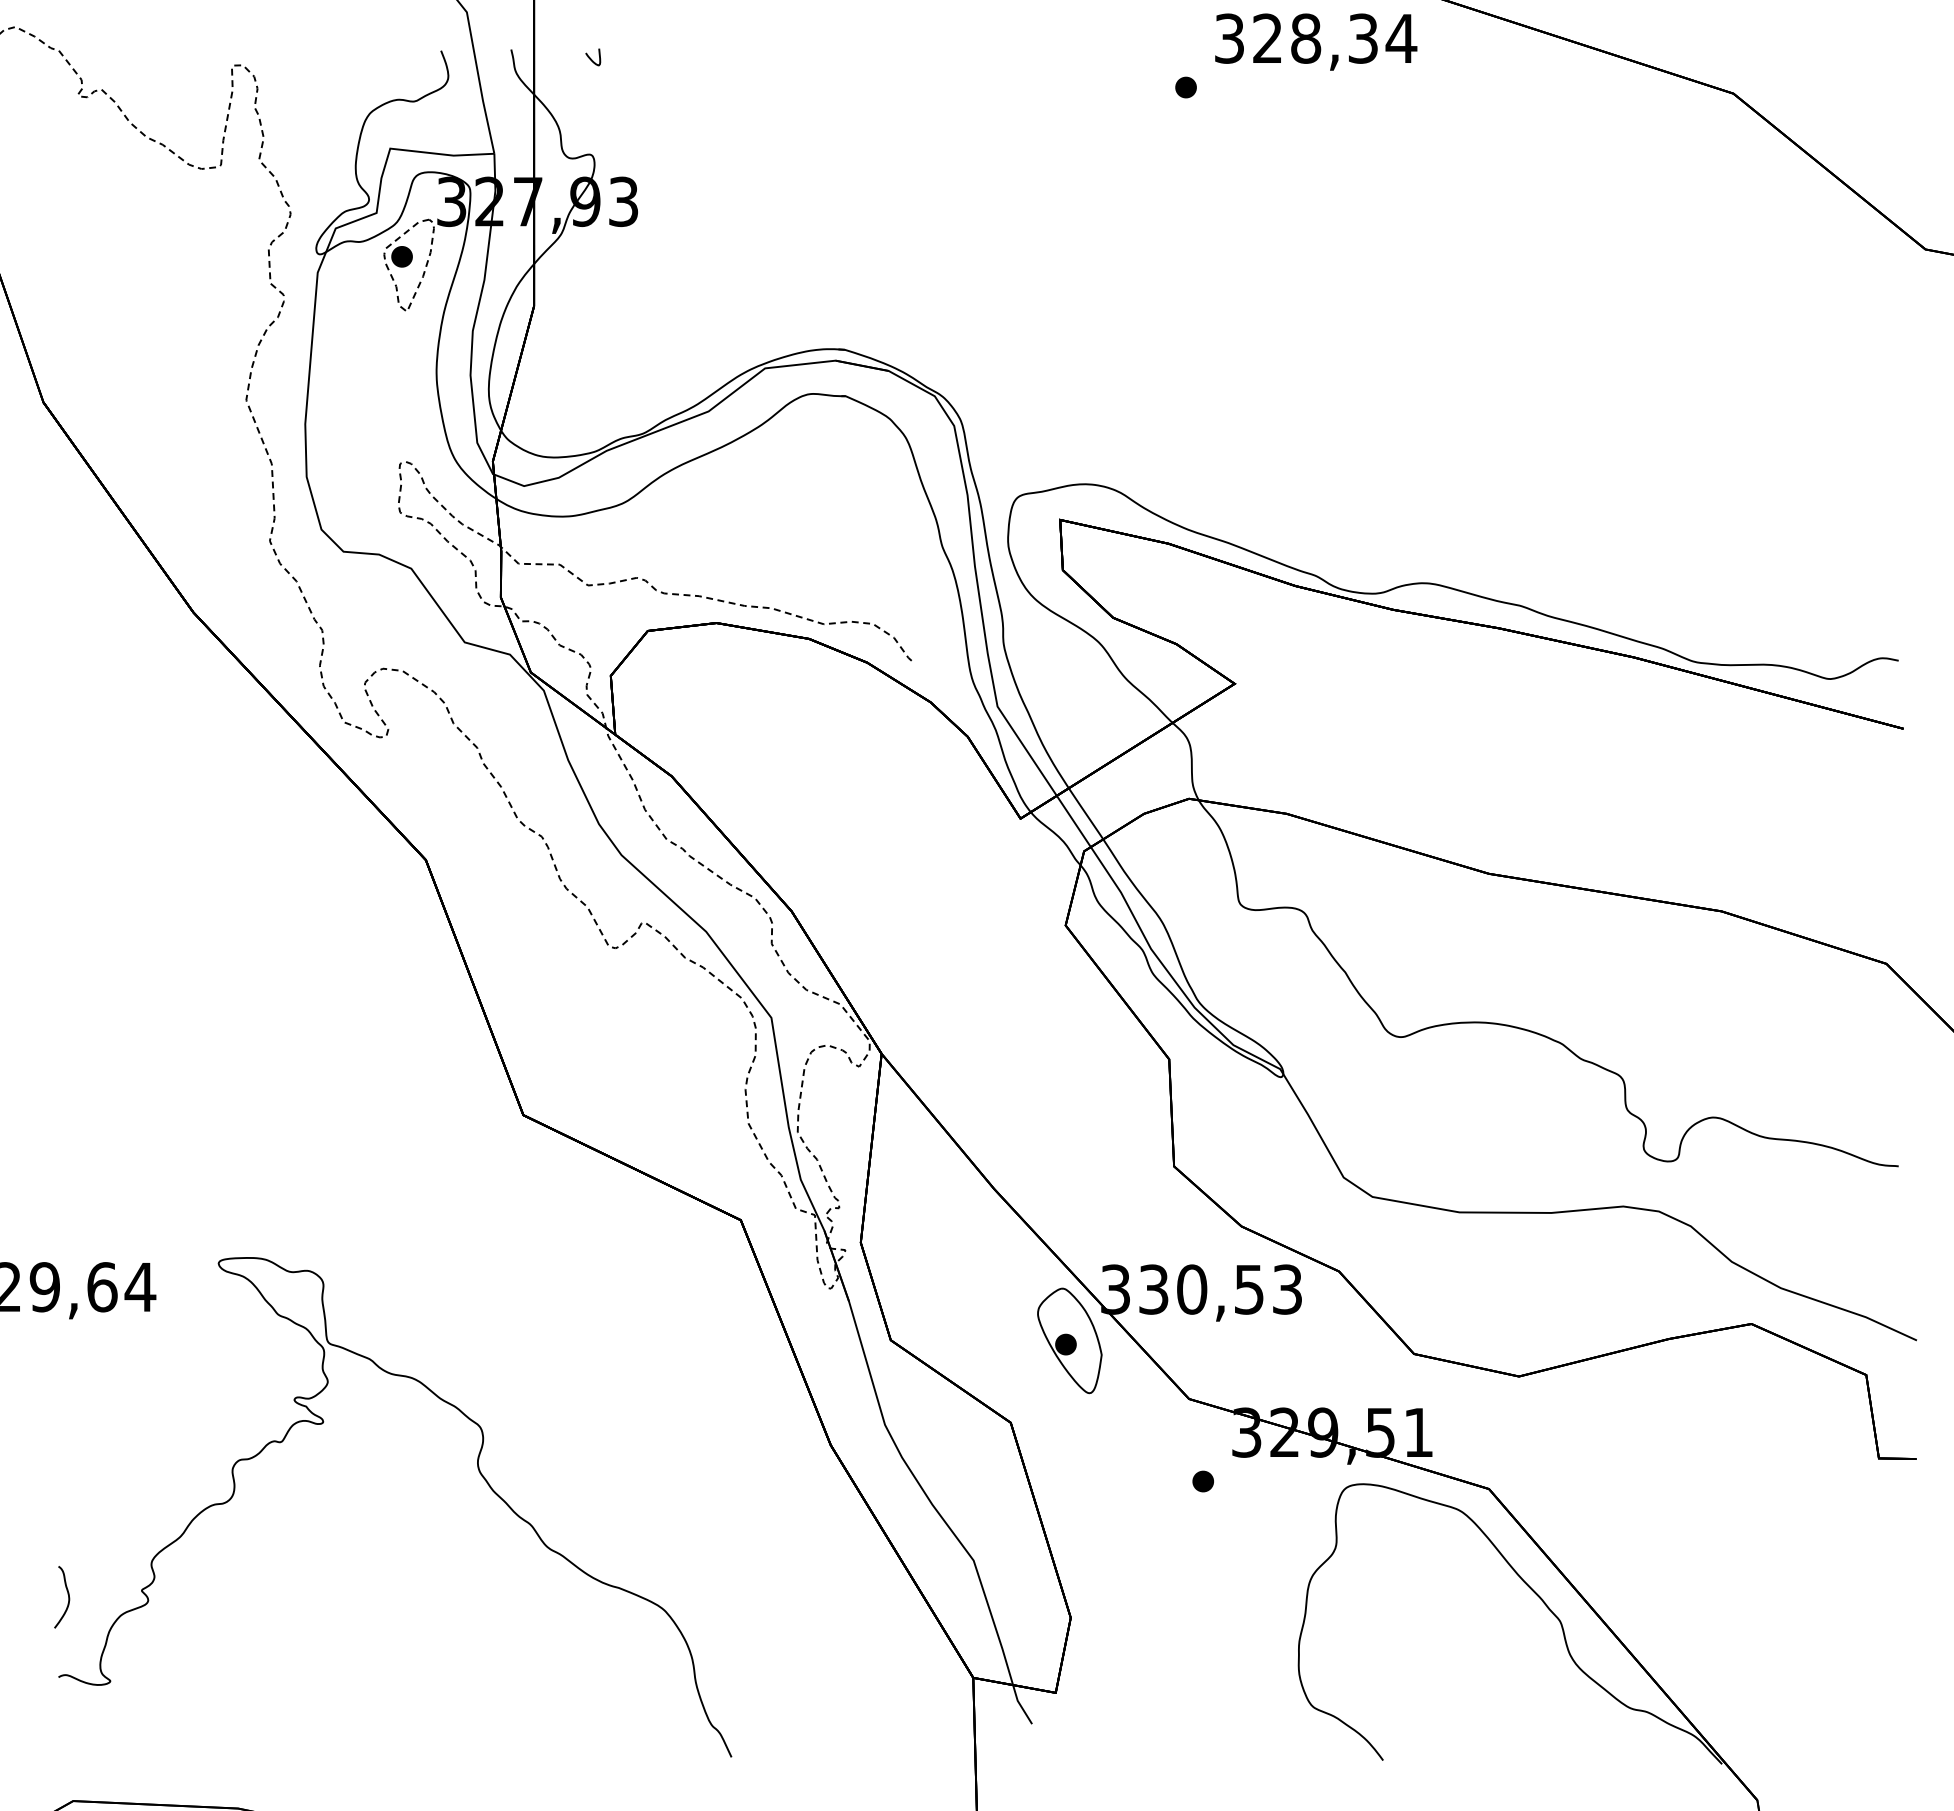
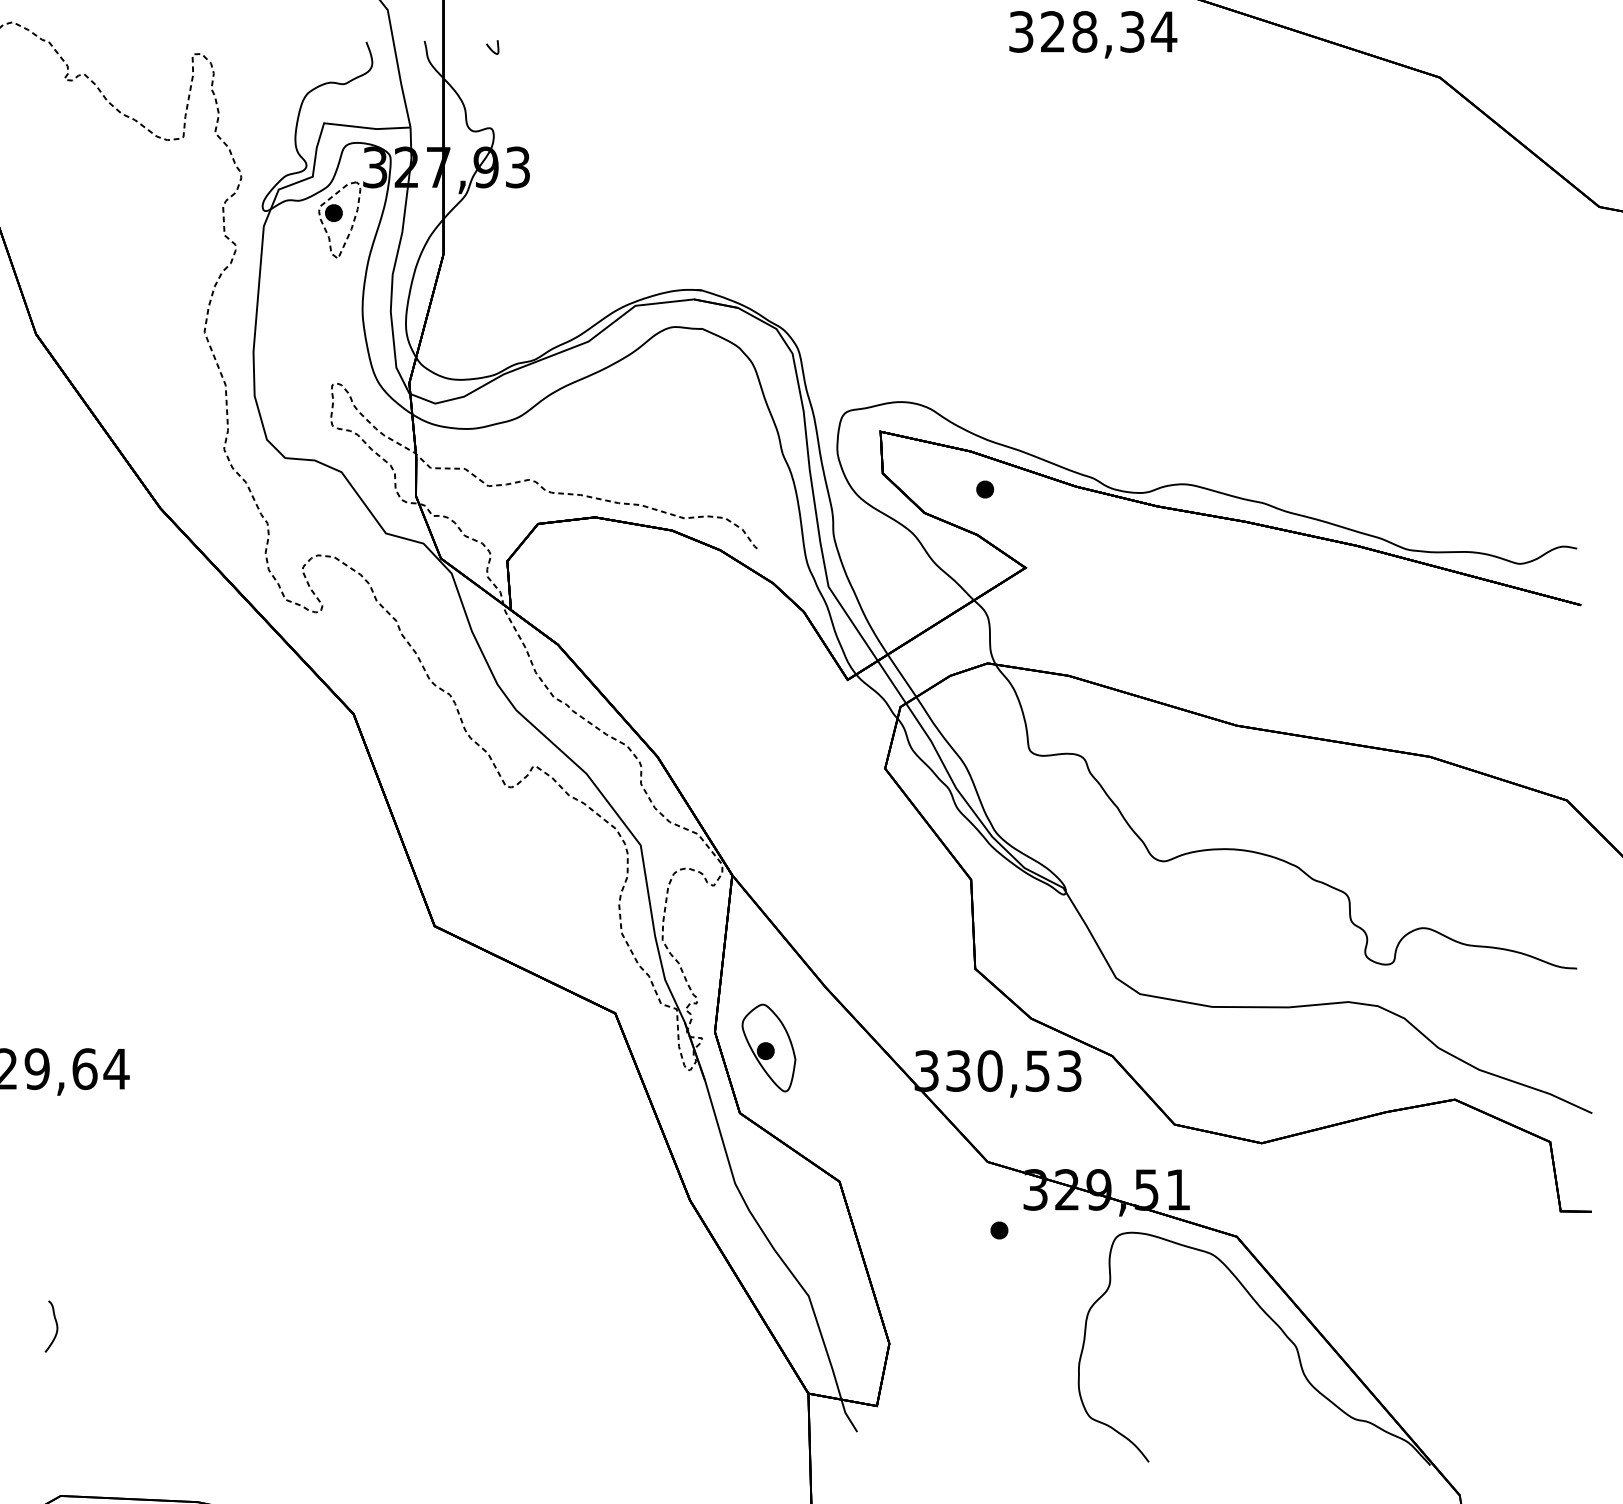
part: (1185, 87) -> (984, 489), moved
part: (1069, 1340) -> (768, 1047), moved
curve: (478, 1471) -> (397, 1222), removed

